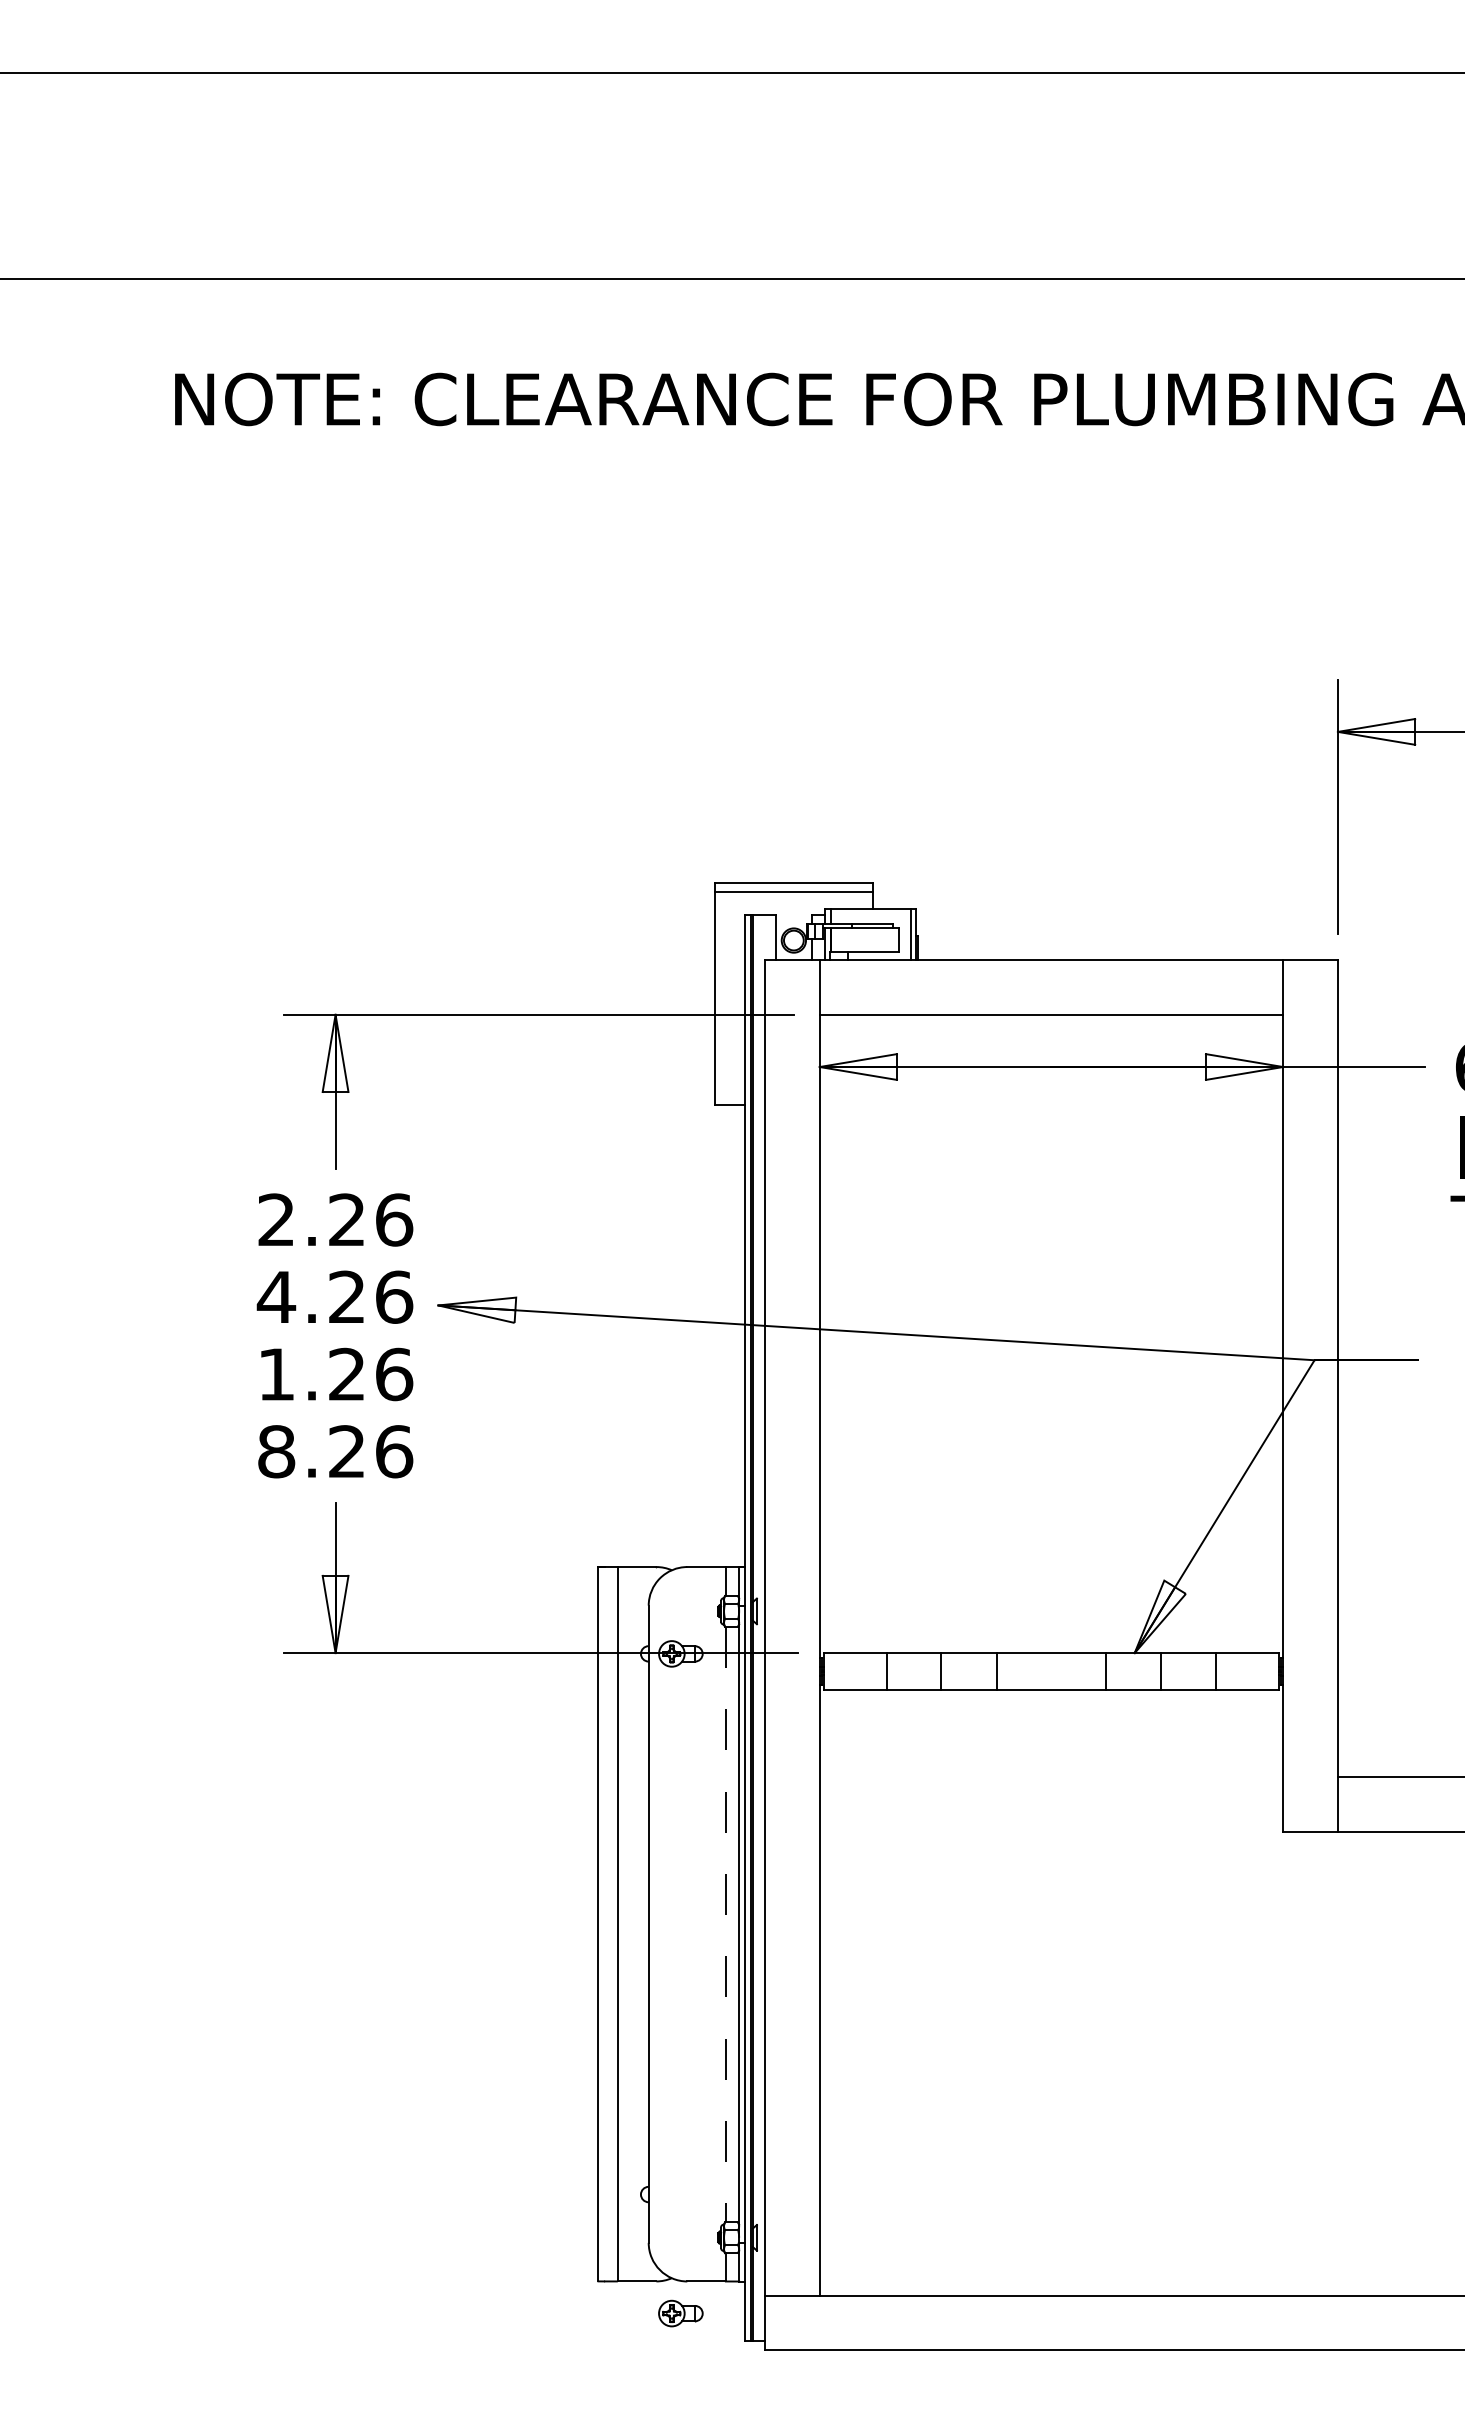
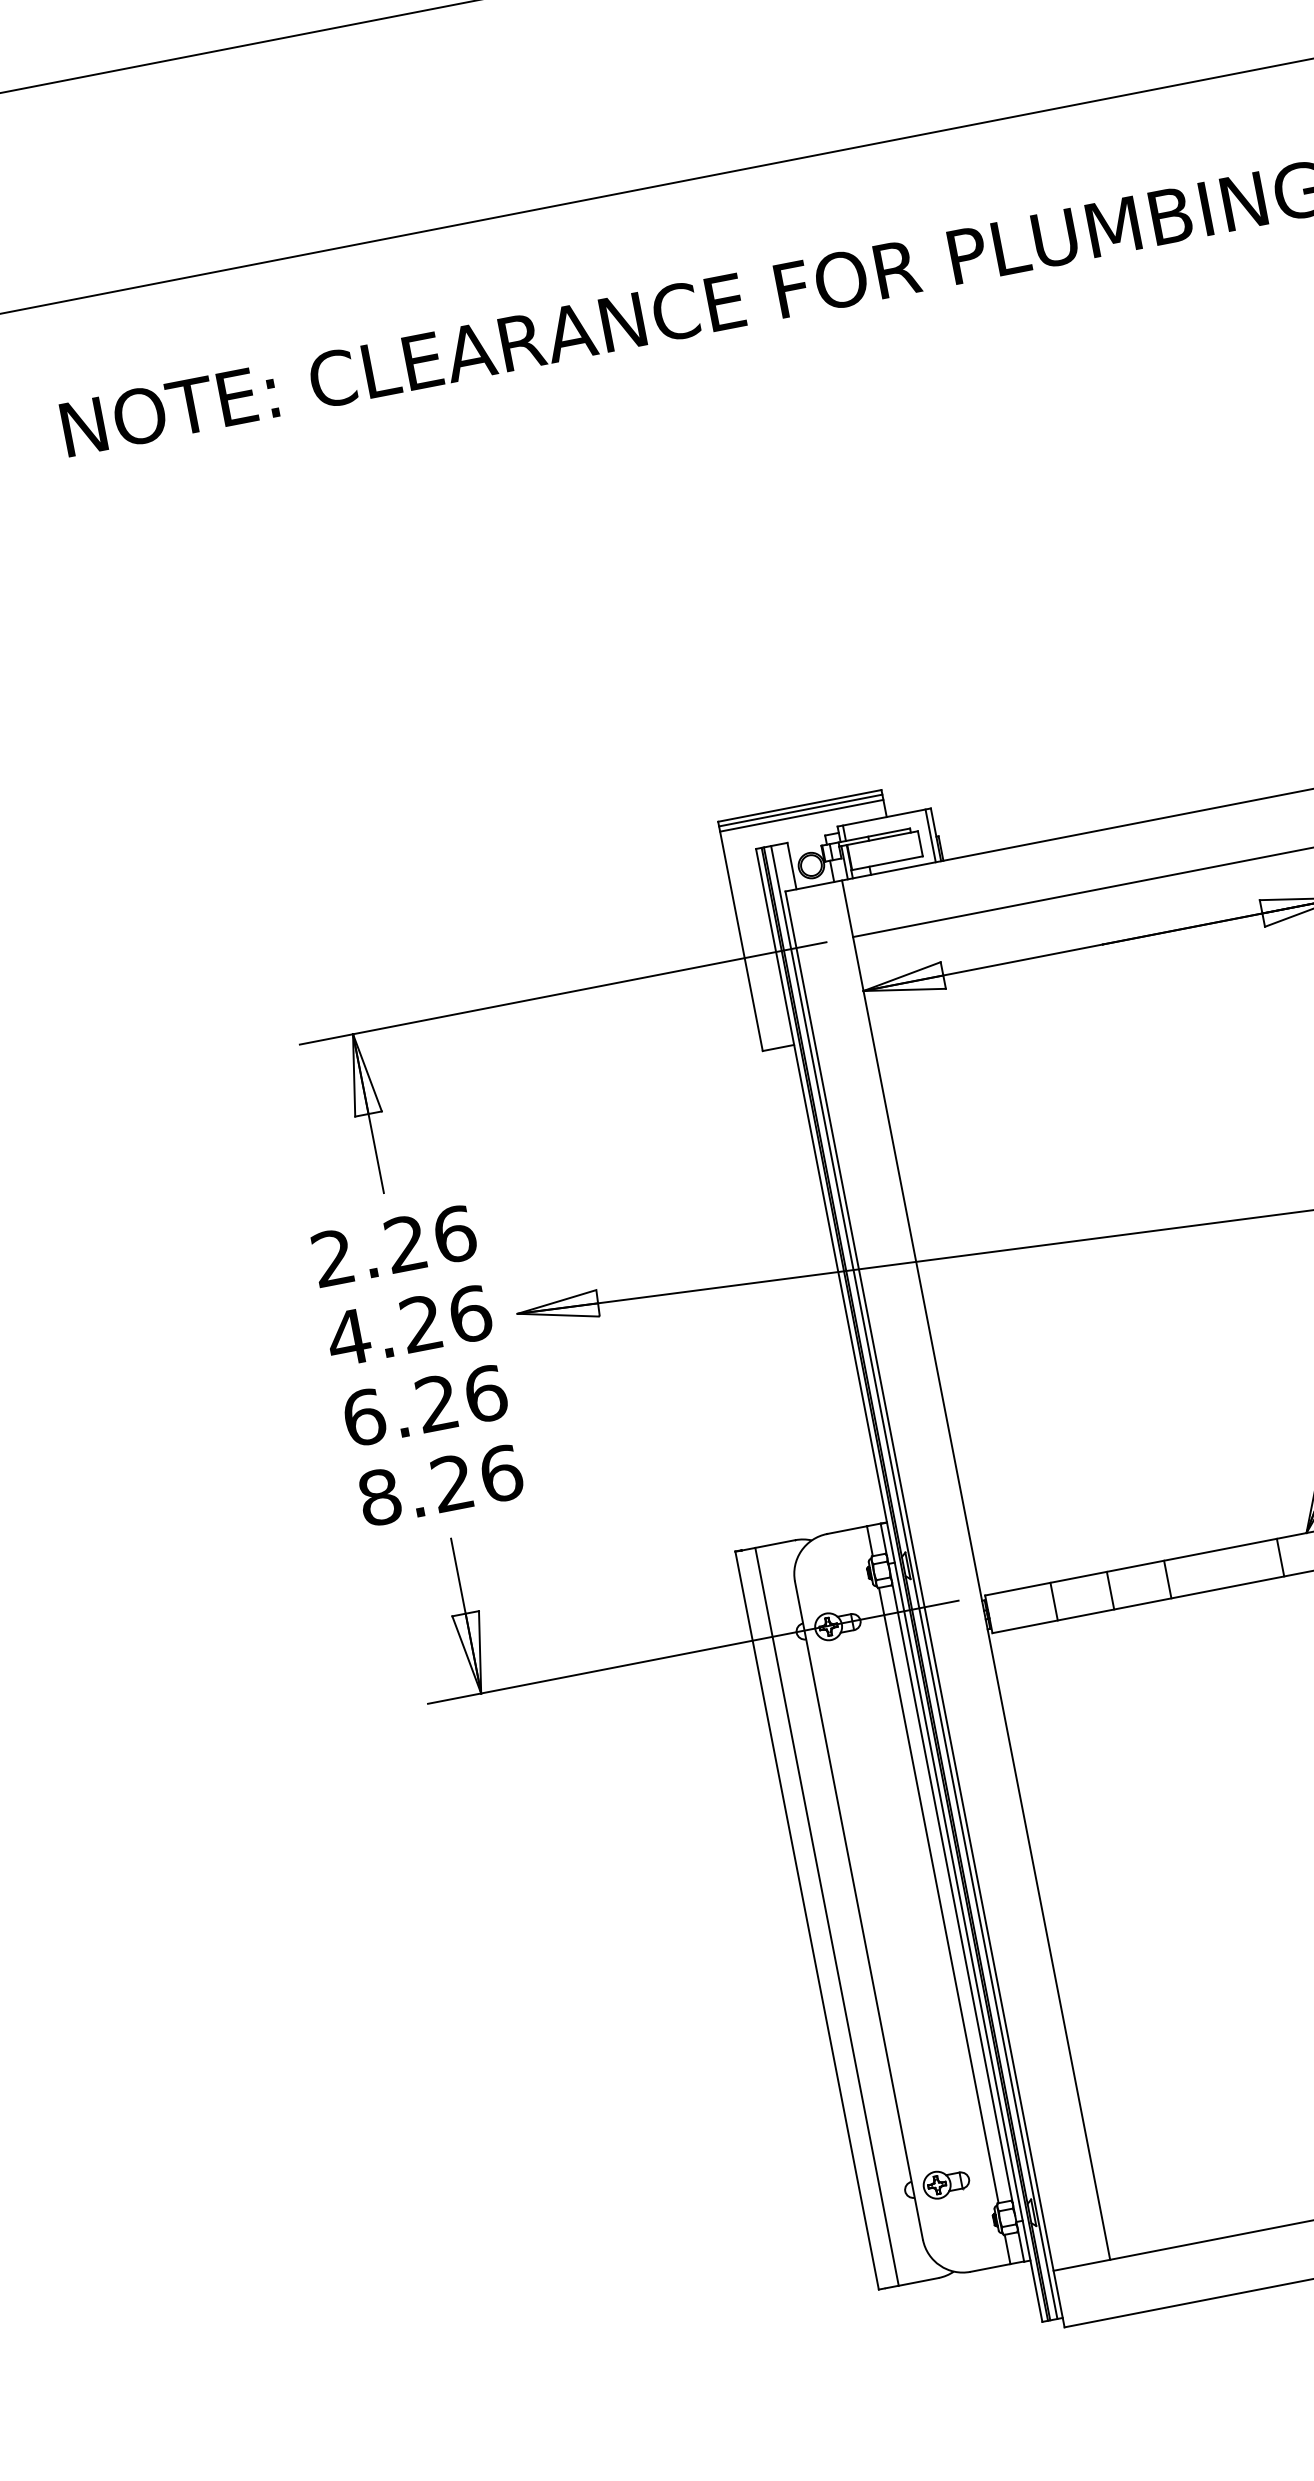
line: (793, 887) -> (800, 810), added
text: (276, 1374) -> (364, 1417), 1.26 -> 6.26
line: (759, 1628) -> (914, 1582), added
line: (725, 1924) -> (938, 1895), dashed -> solid
part: (680, 2313) -> (946, 2183), moved

